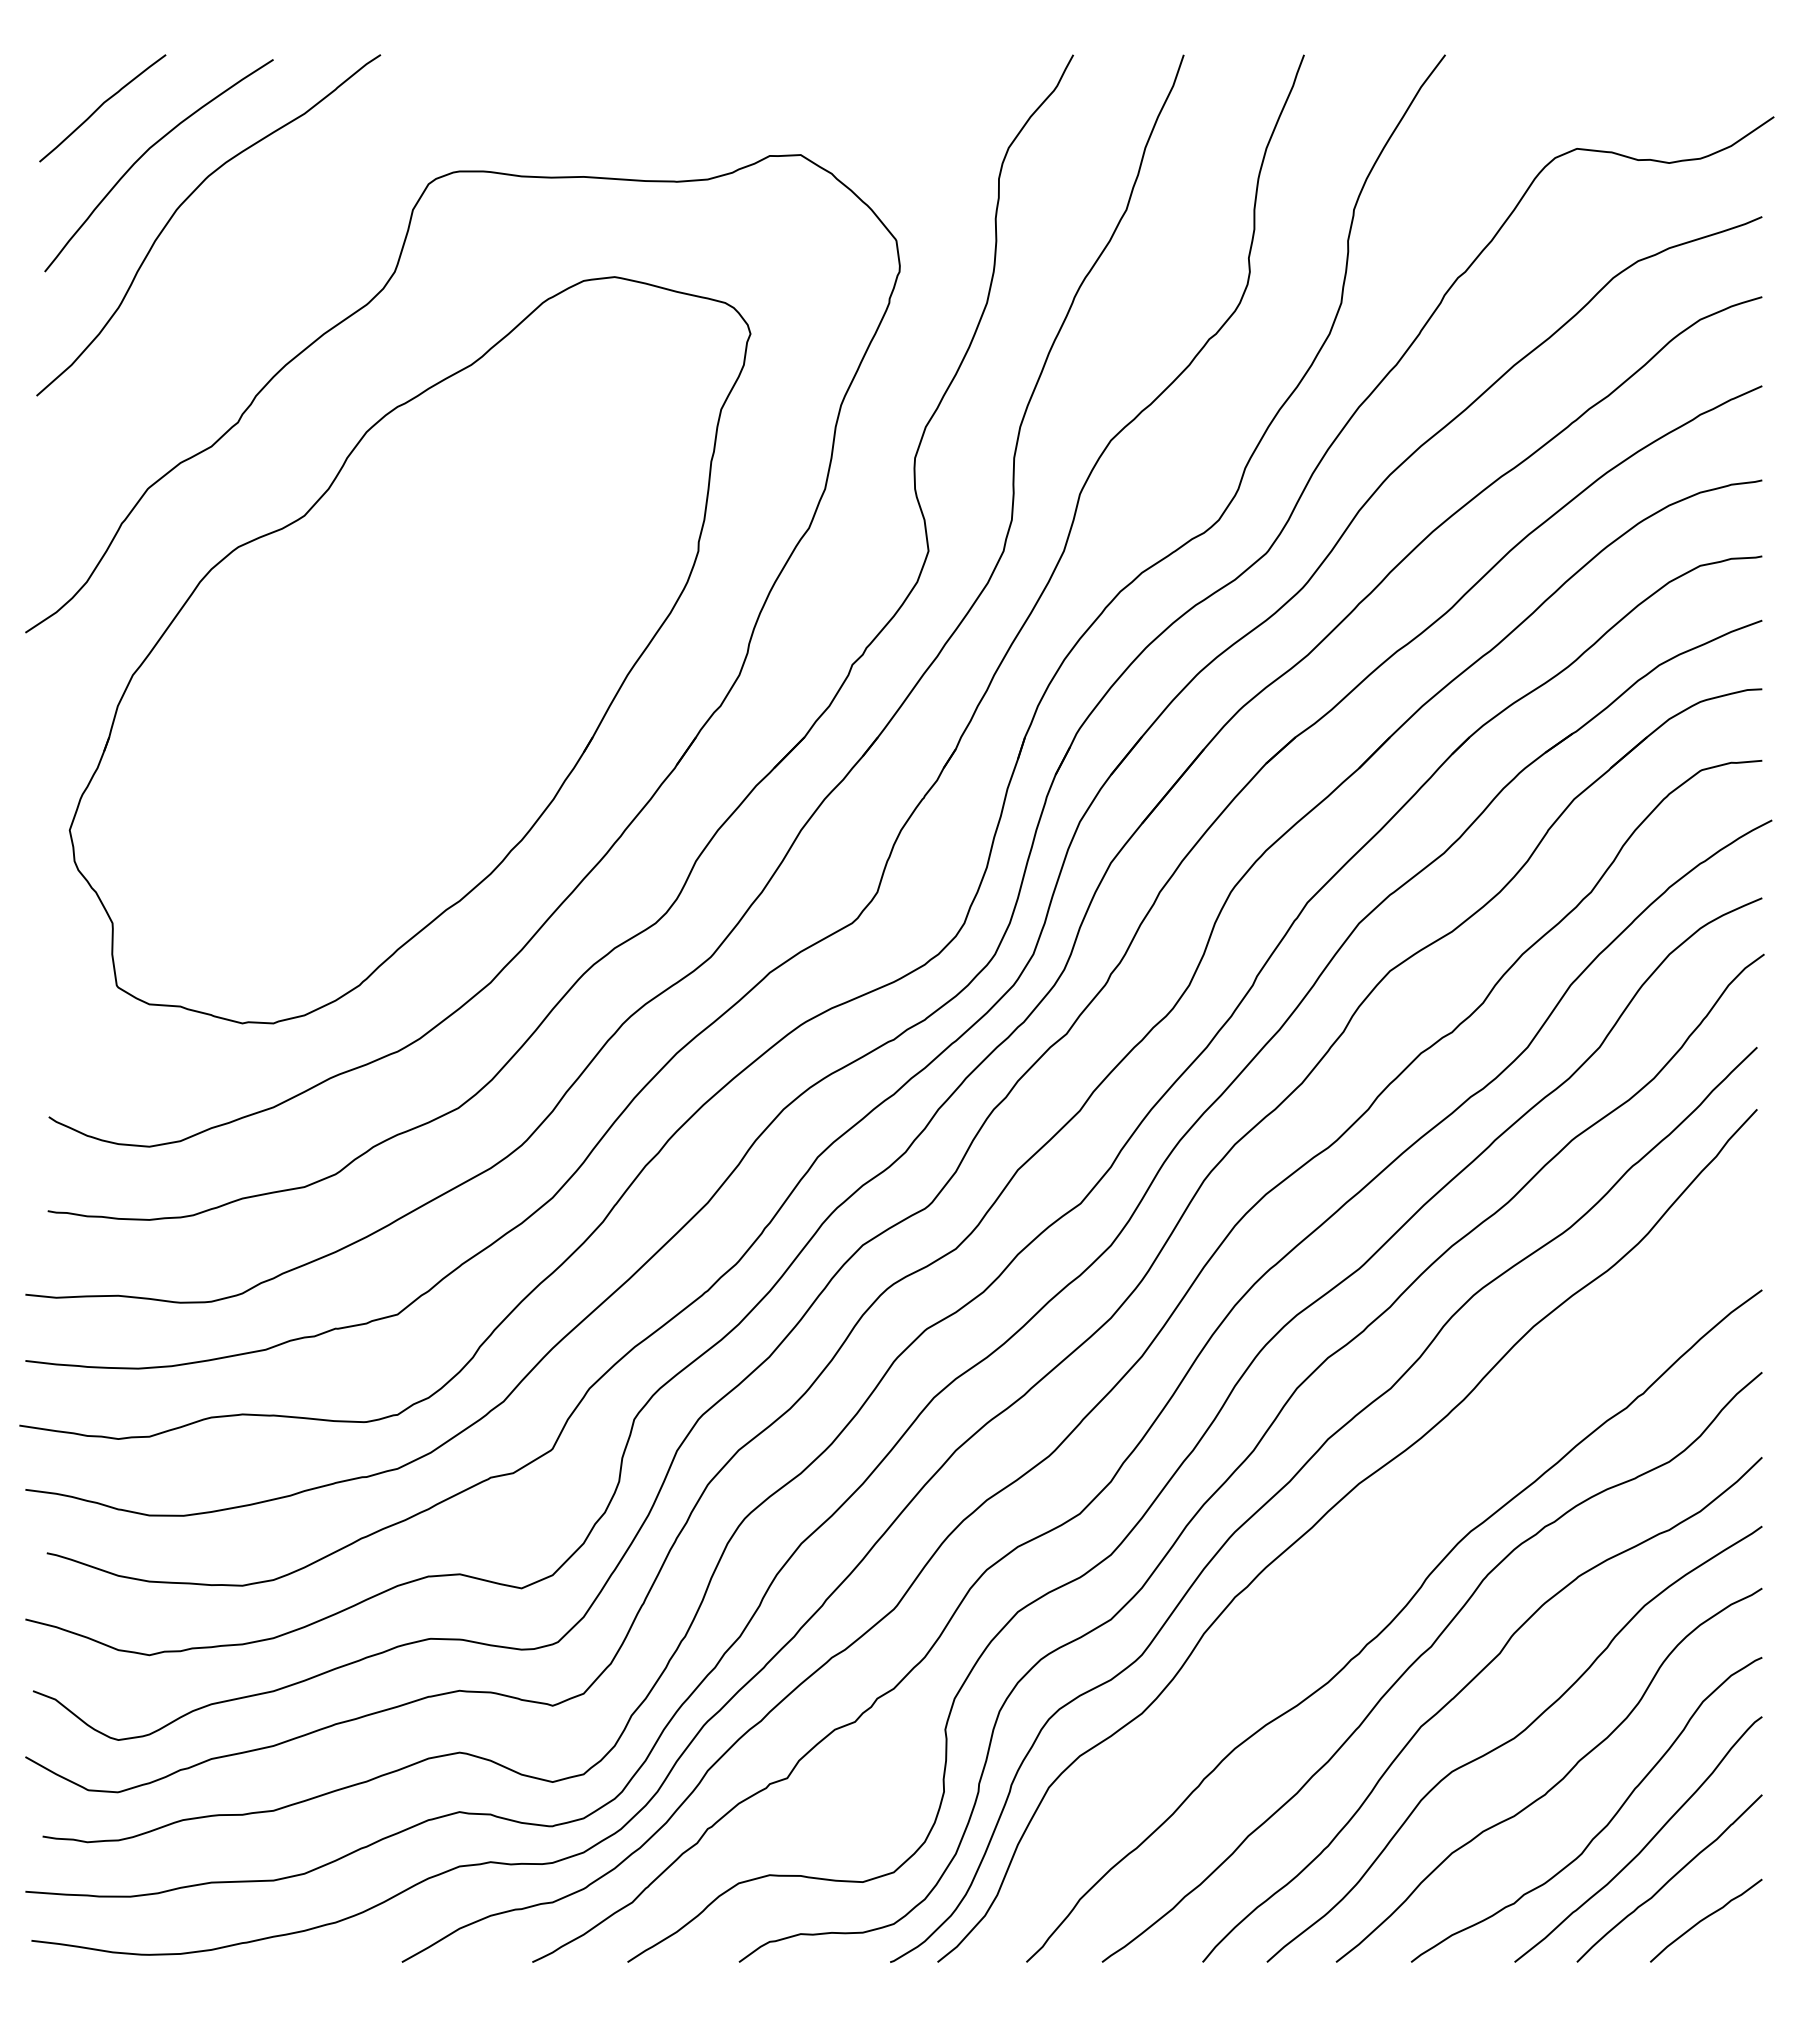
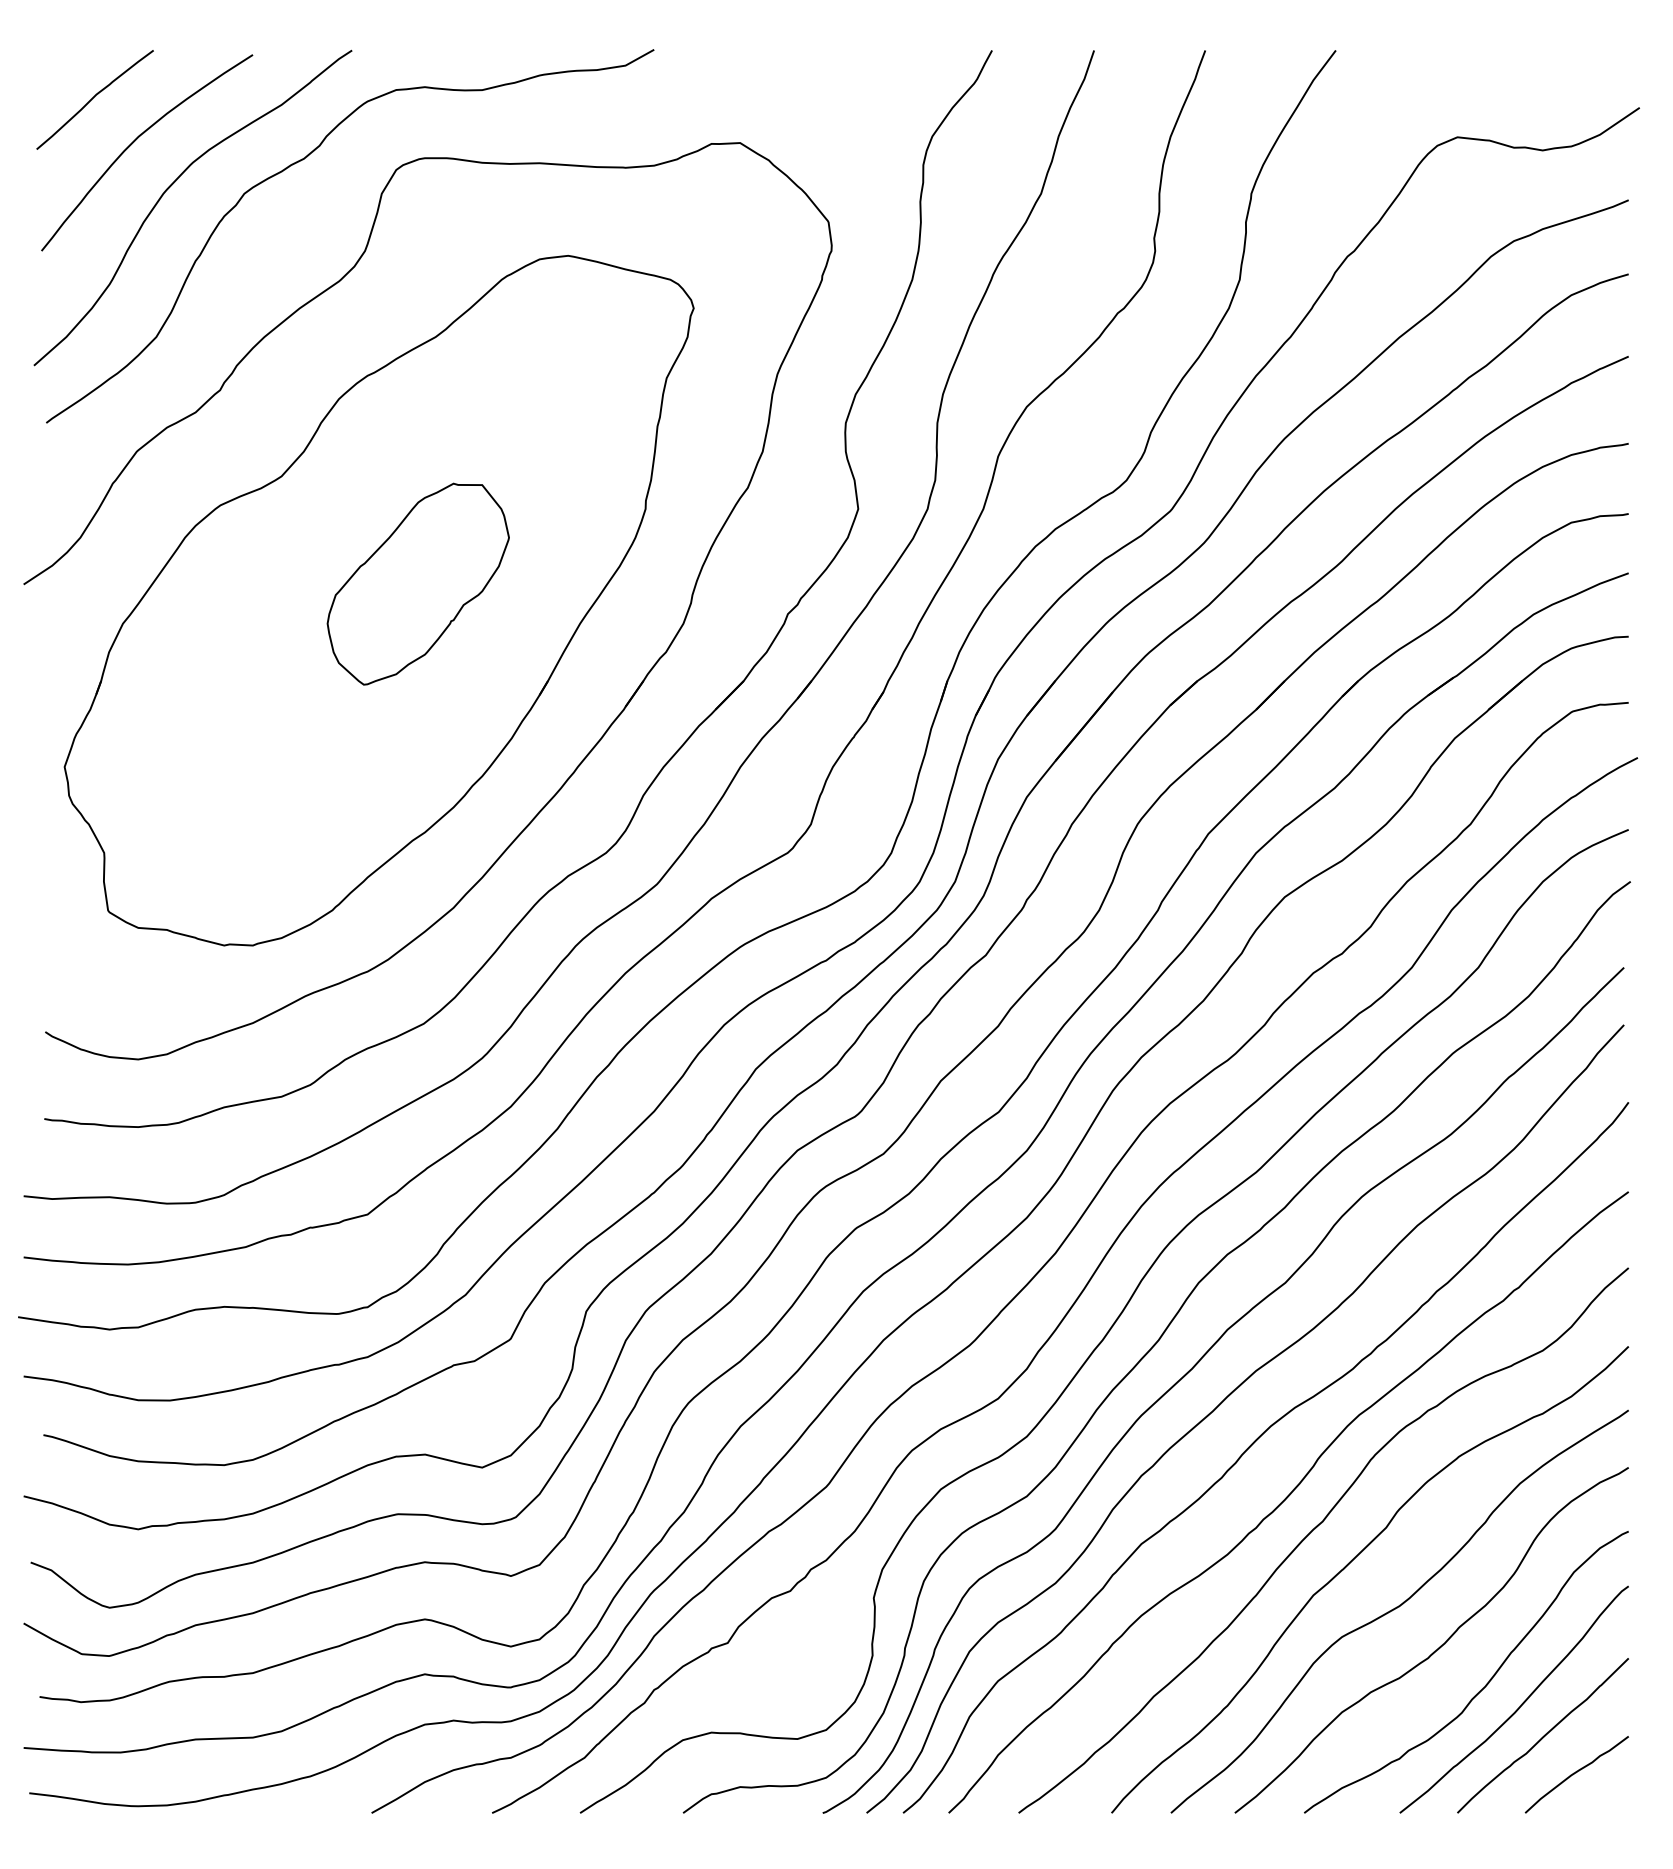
curve: (328, 173) -> (303, 160), added
part: (452, 632) -> (418, 584), added
curve: (1356, 1563) -> (1253, 1444), added

